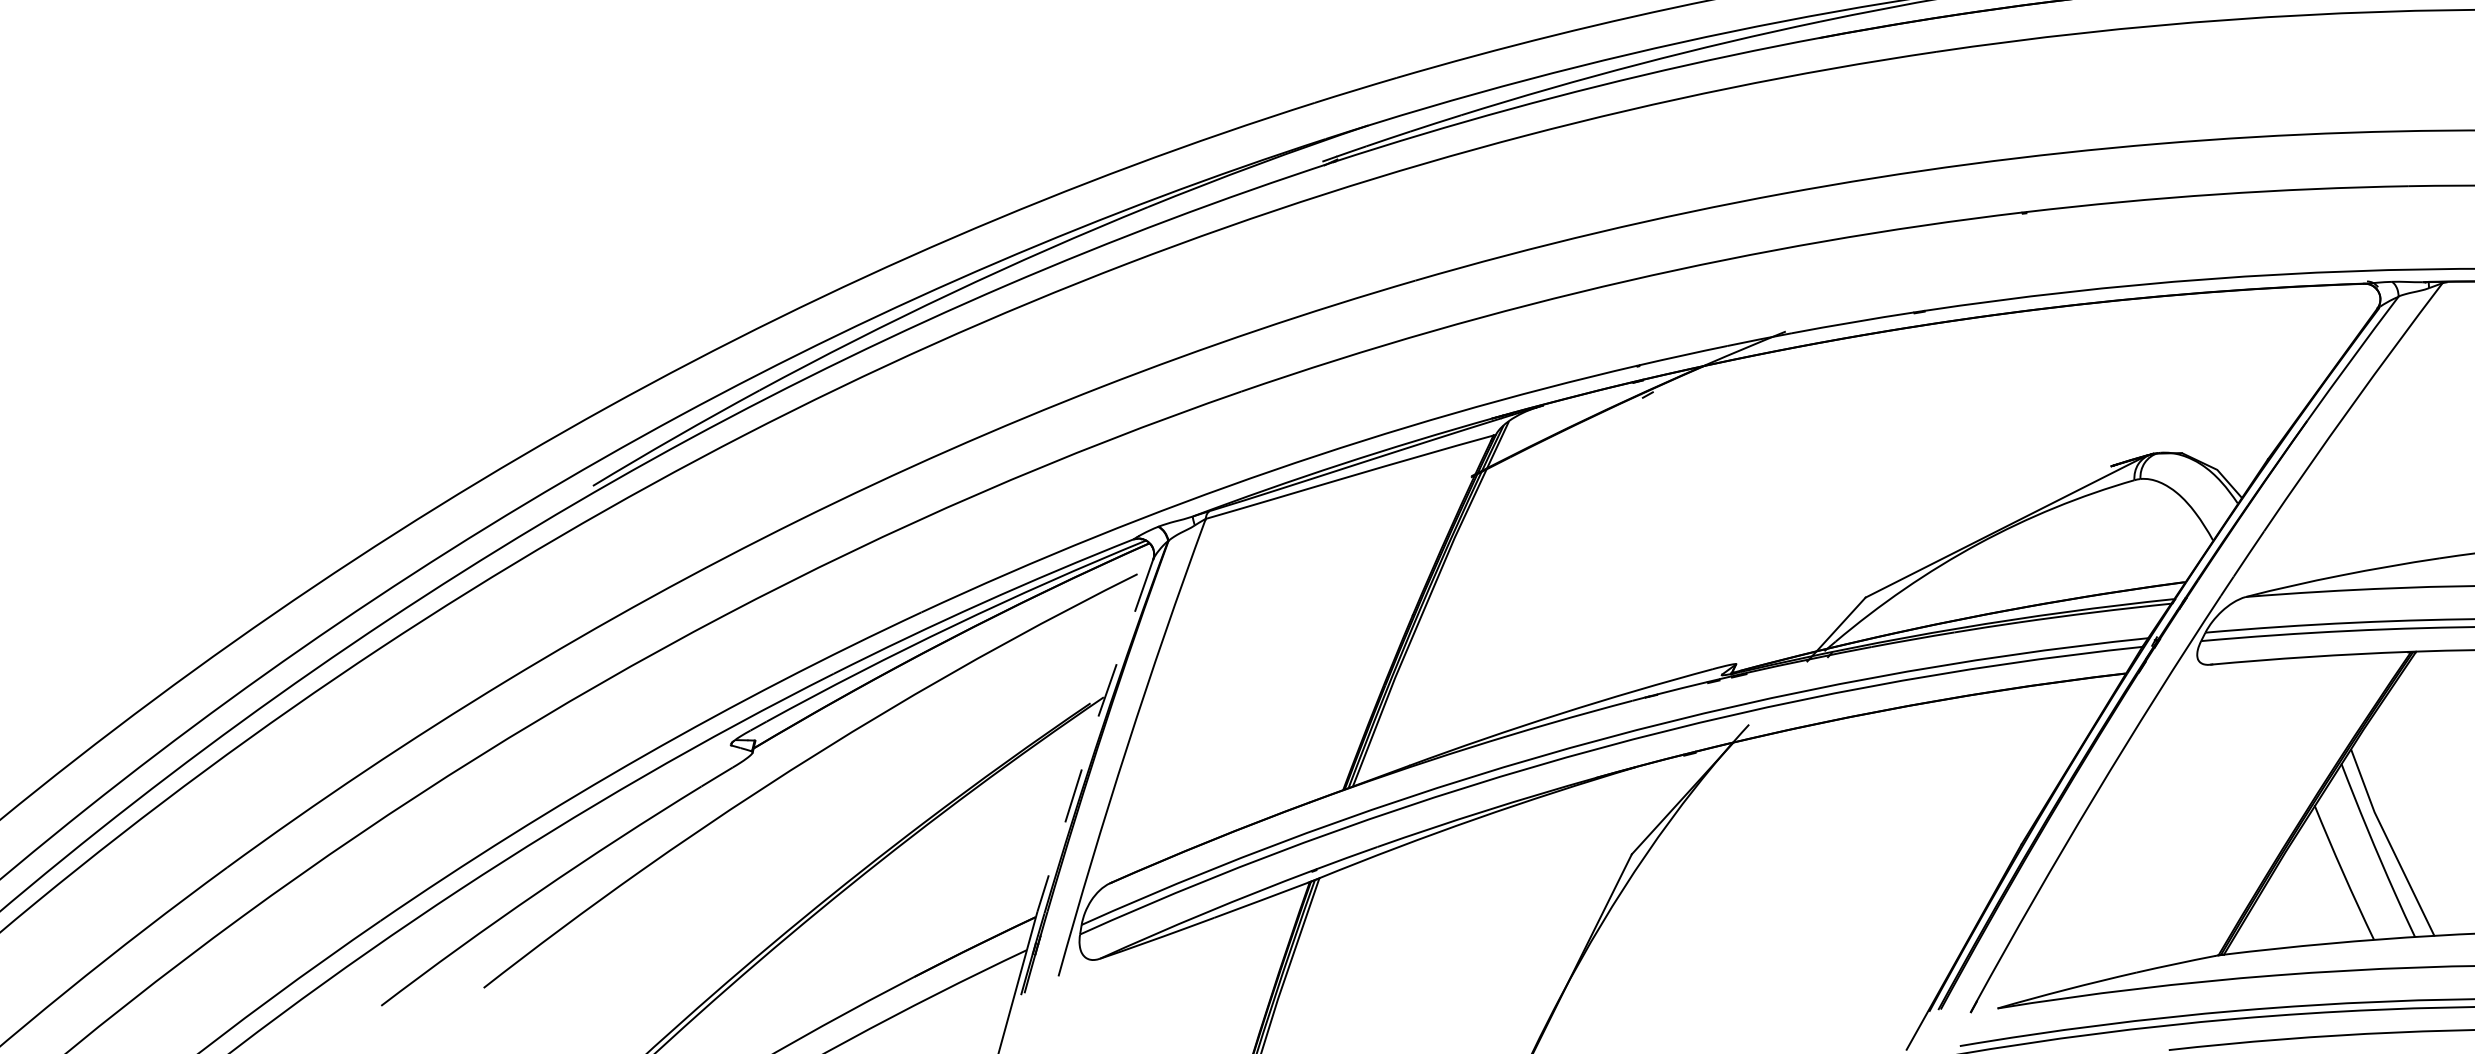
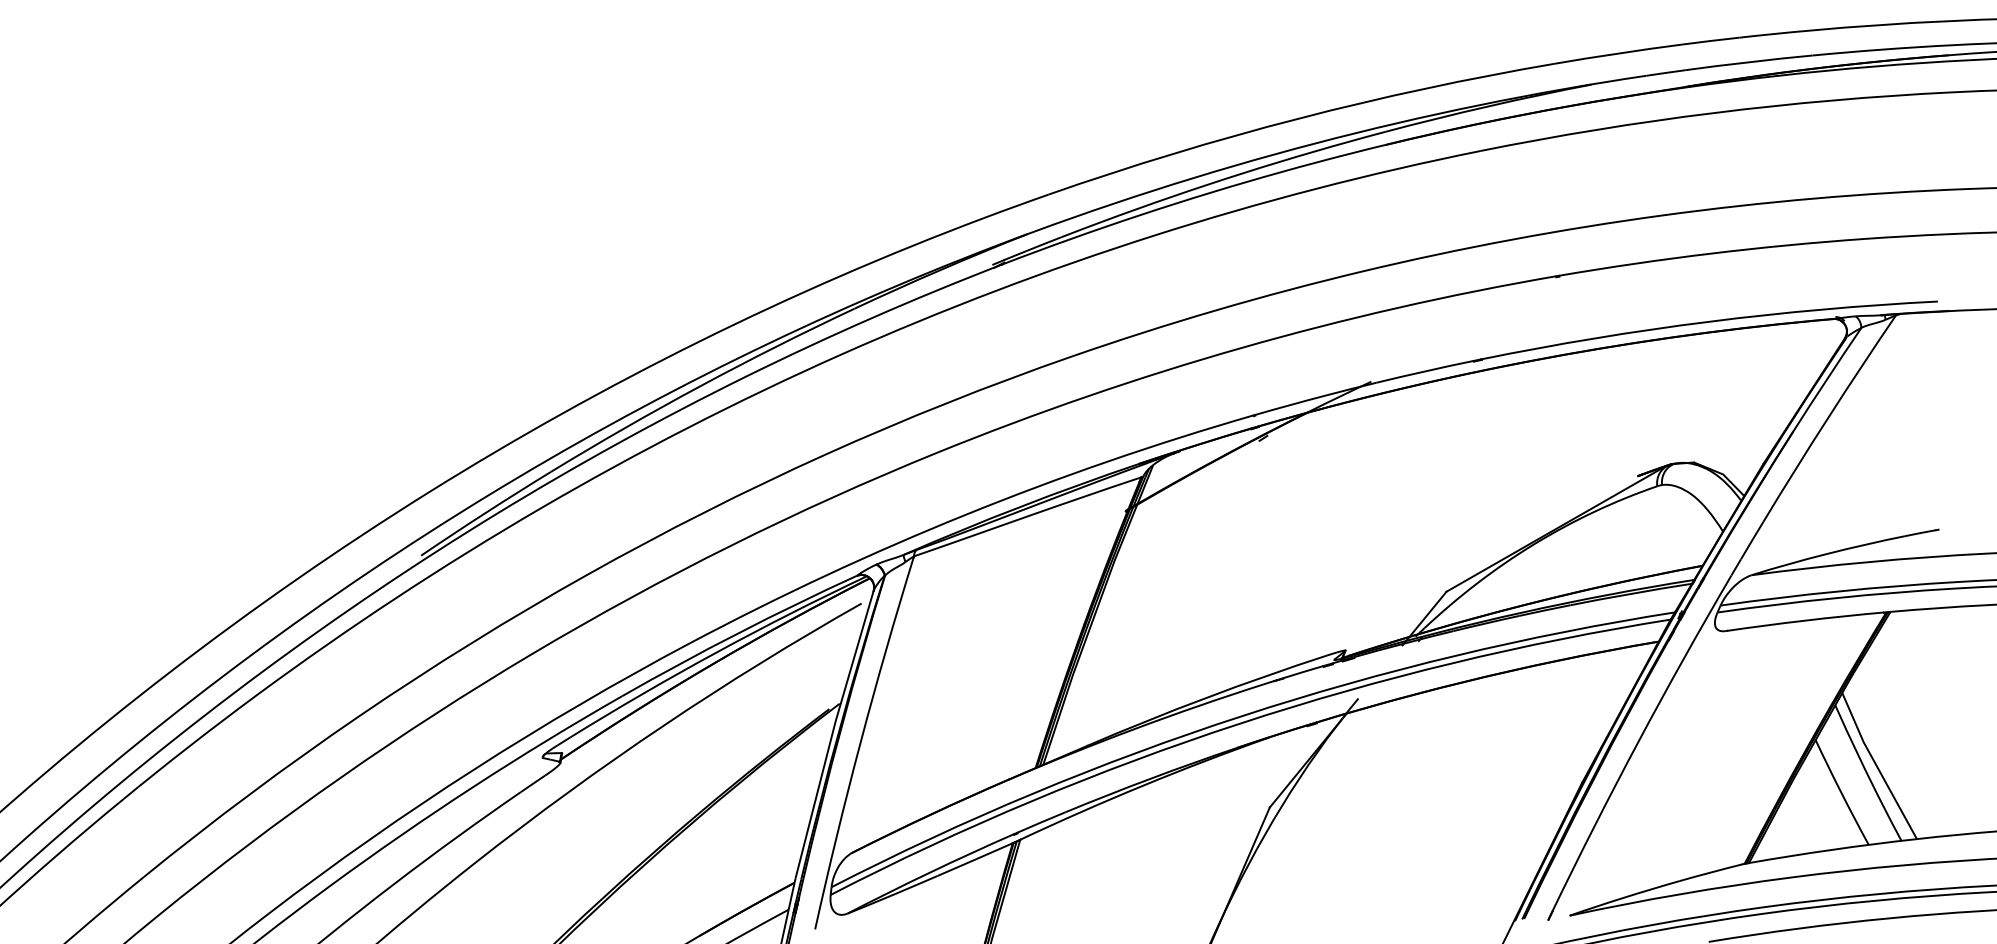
line: (1092, 733) -> (832, 733), dashed -> solid

